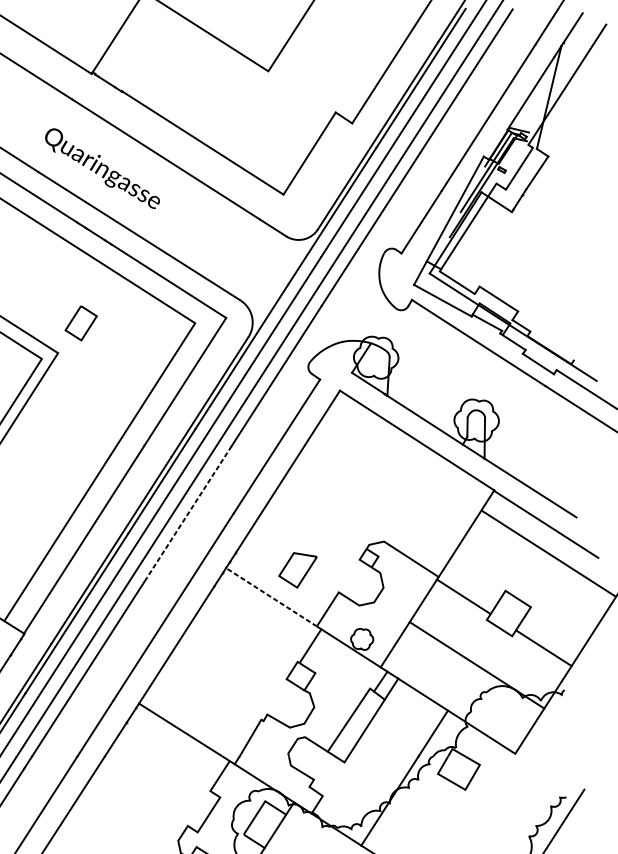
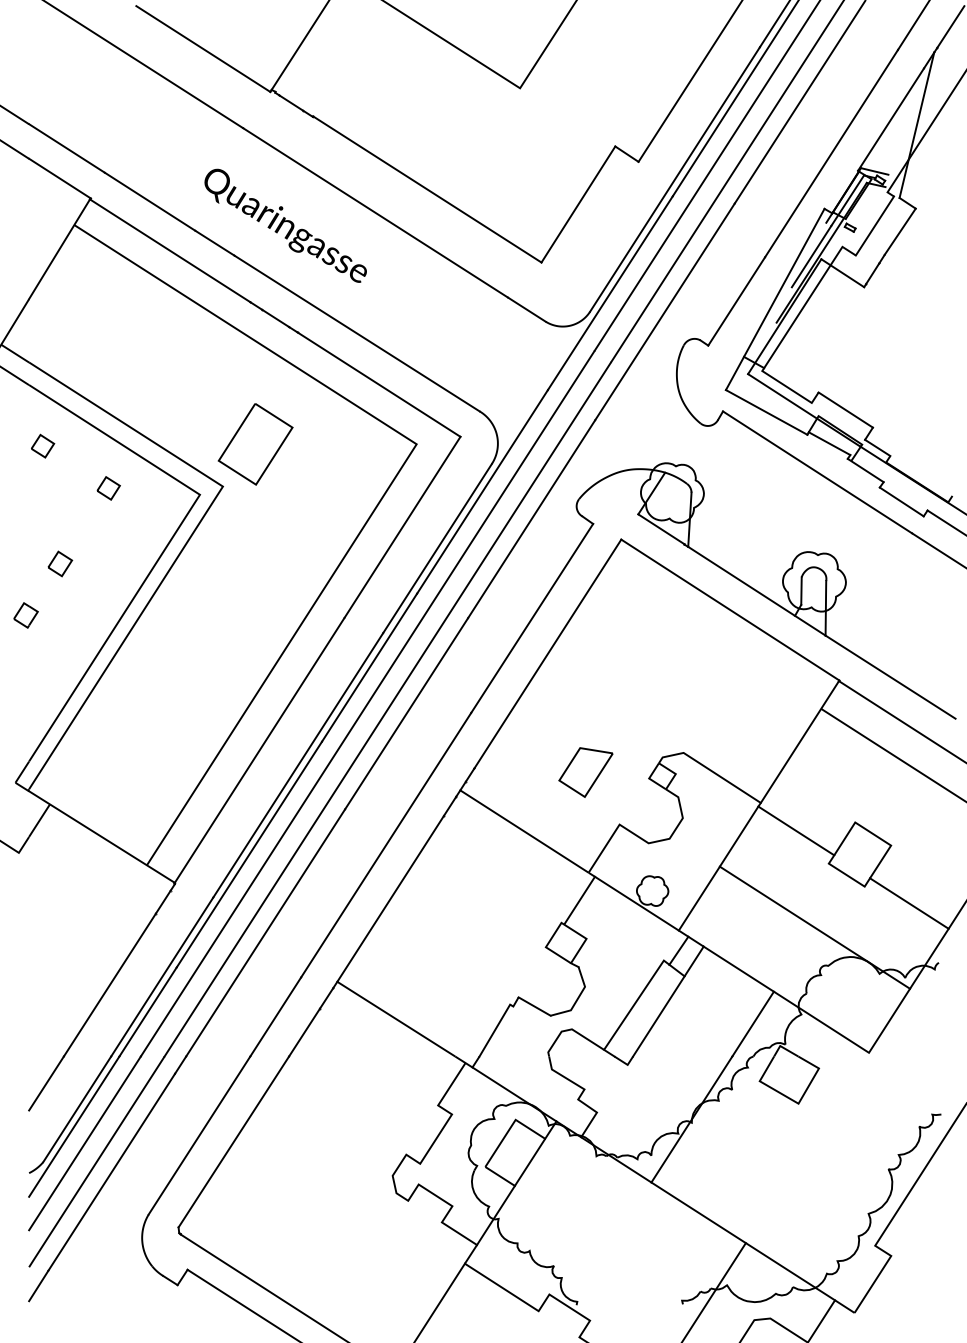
part: (81, 323) -> (255, 444), size x1.67
line: (188, 513) -> (406, 713), dashed -> solid
part: (297, 570) -> (585, 772), moved
line: (270, 596) -> (523, 830), dashed -> solid

